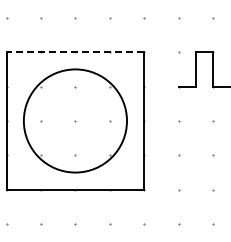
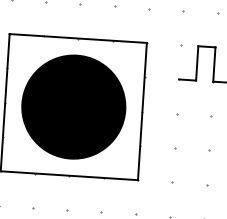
line: (75, 52) -> (78, 38), dashed -> solid
fill: (75, 120) -> (73, 106), added

